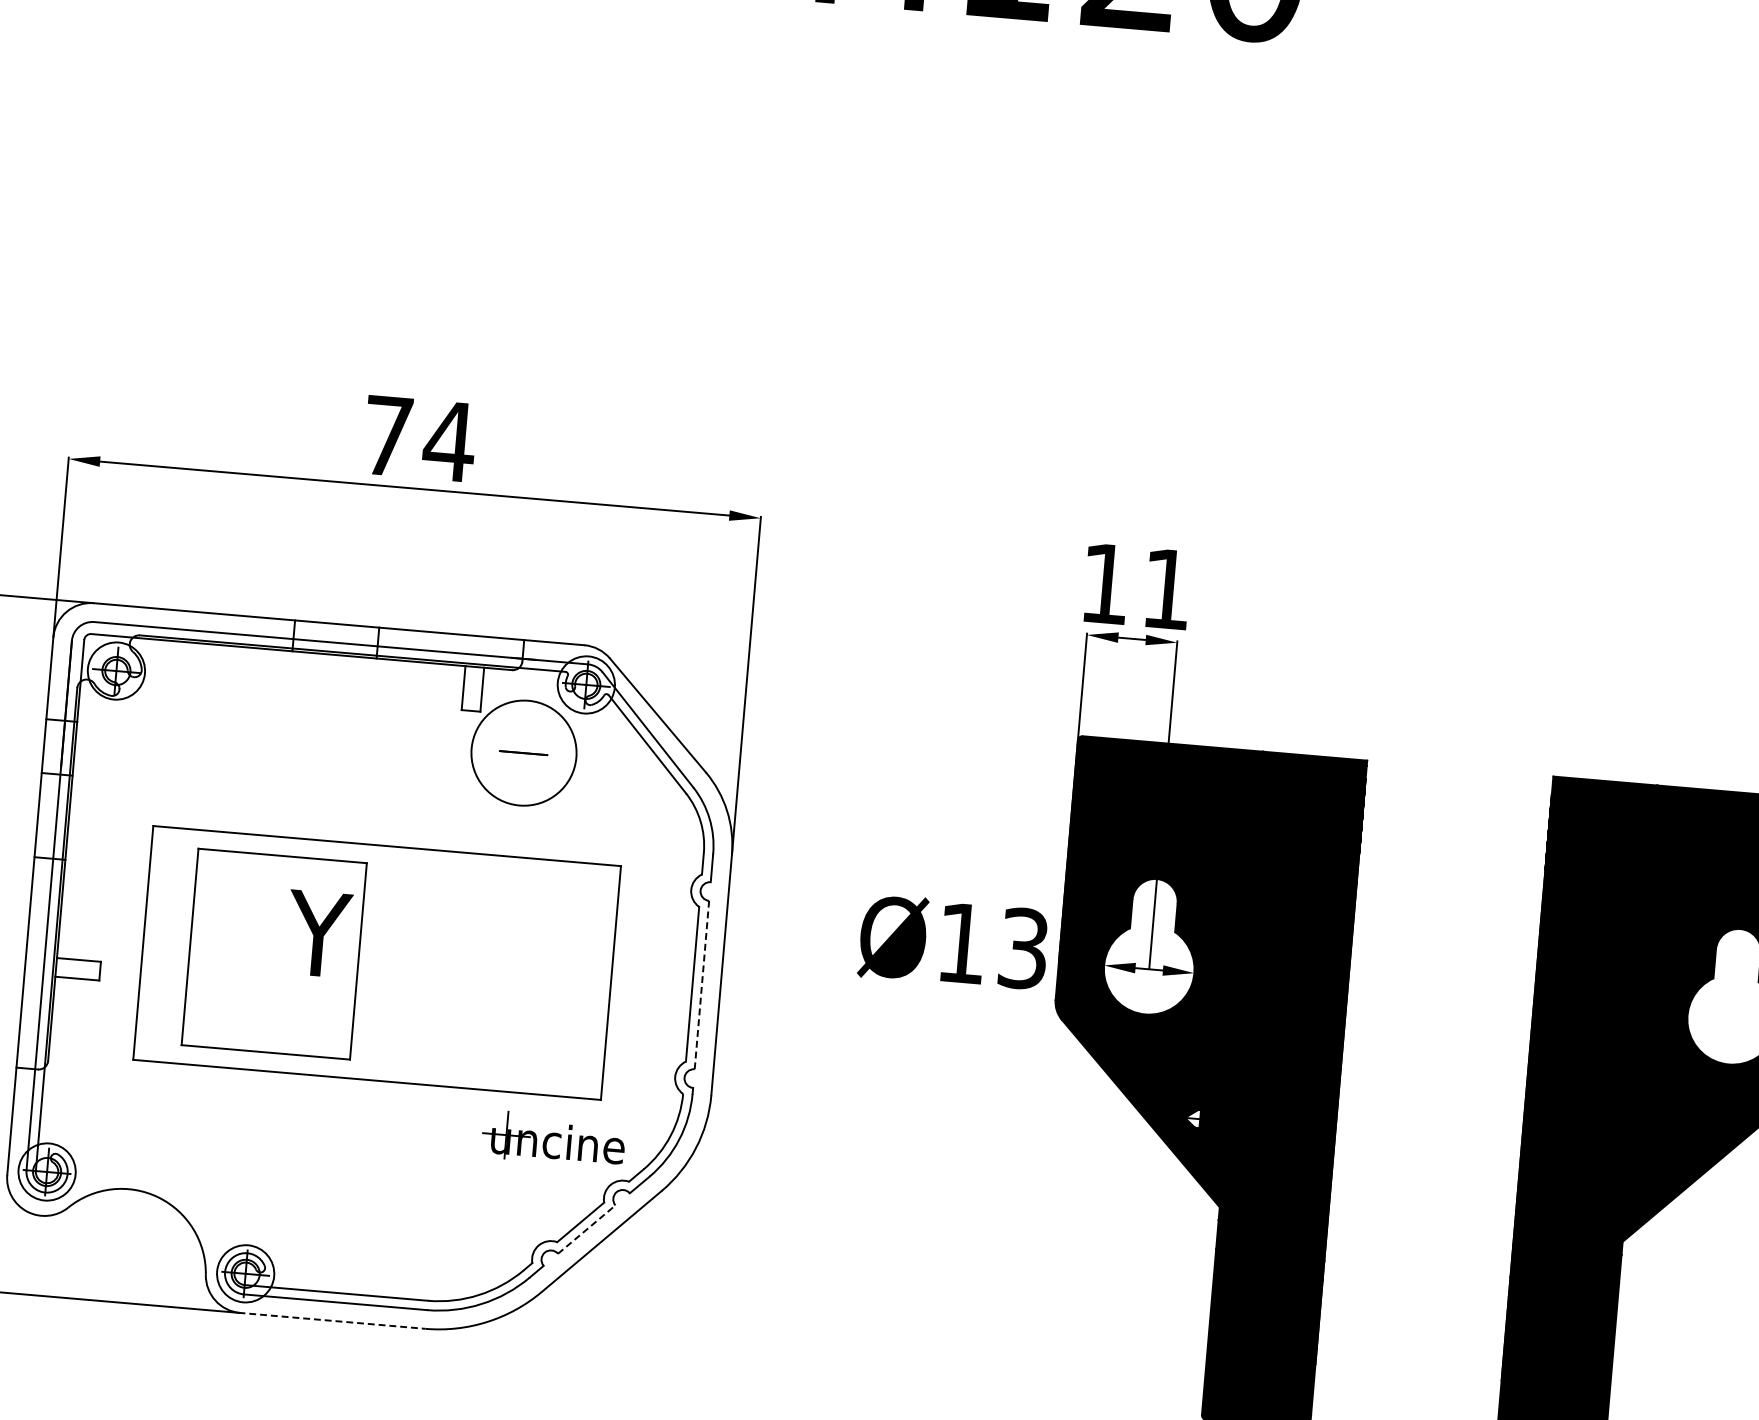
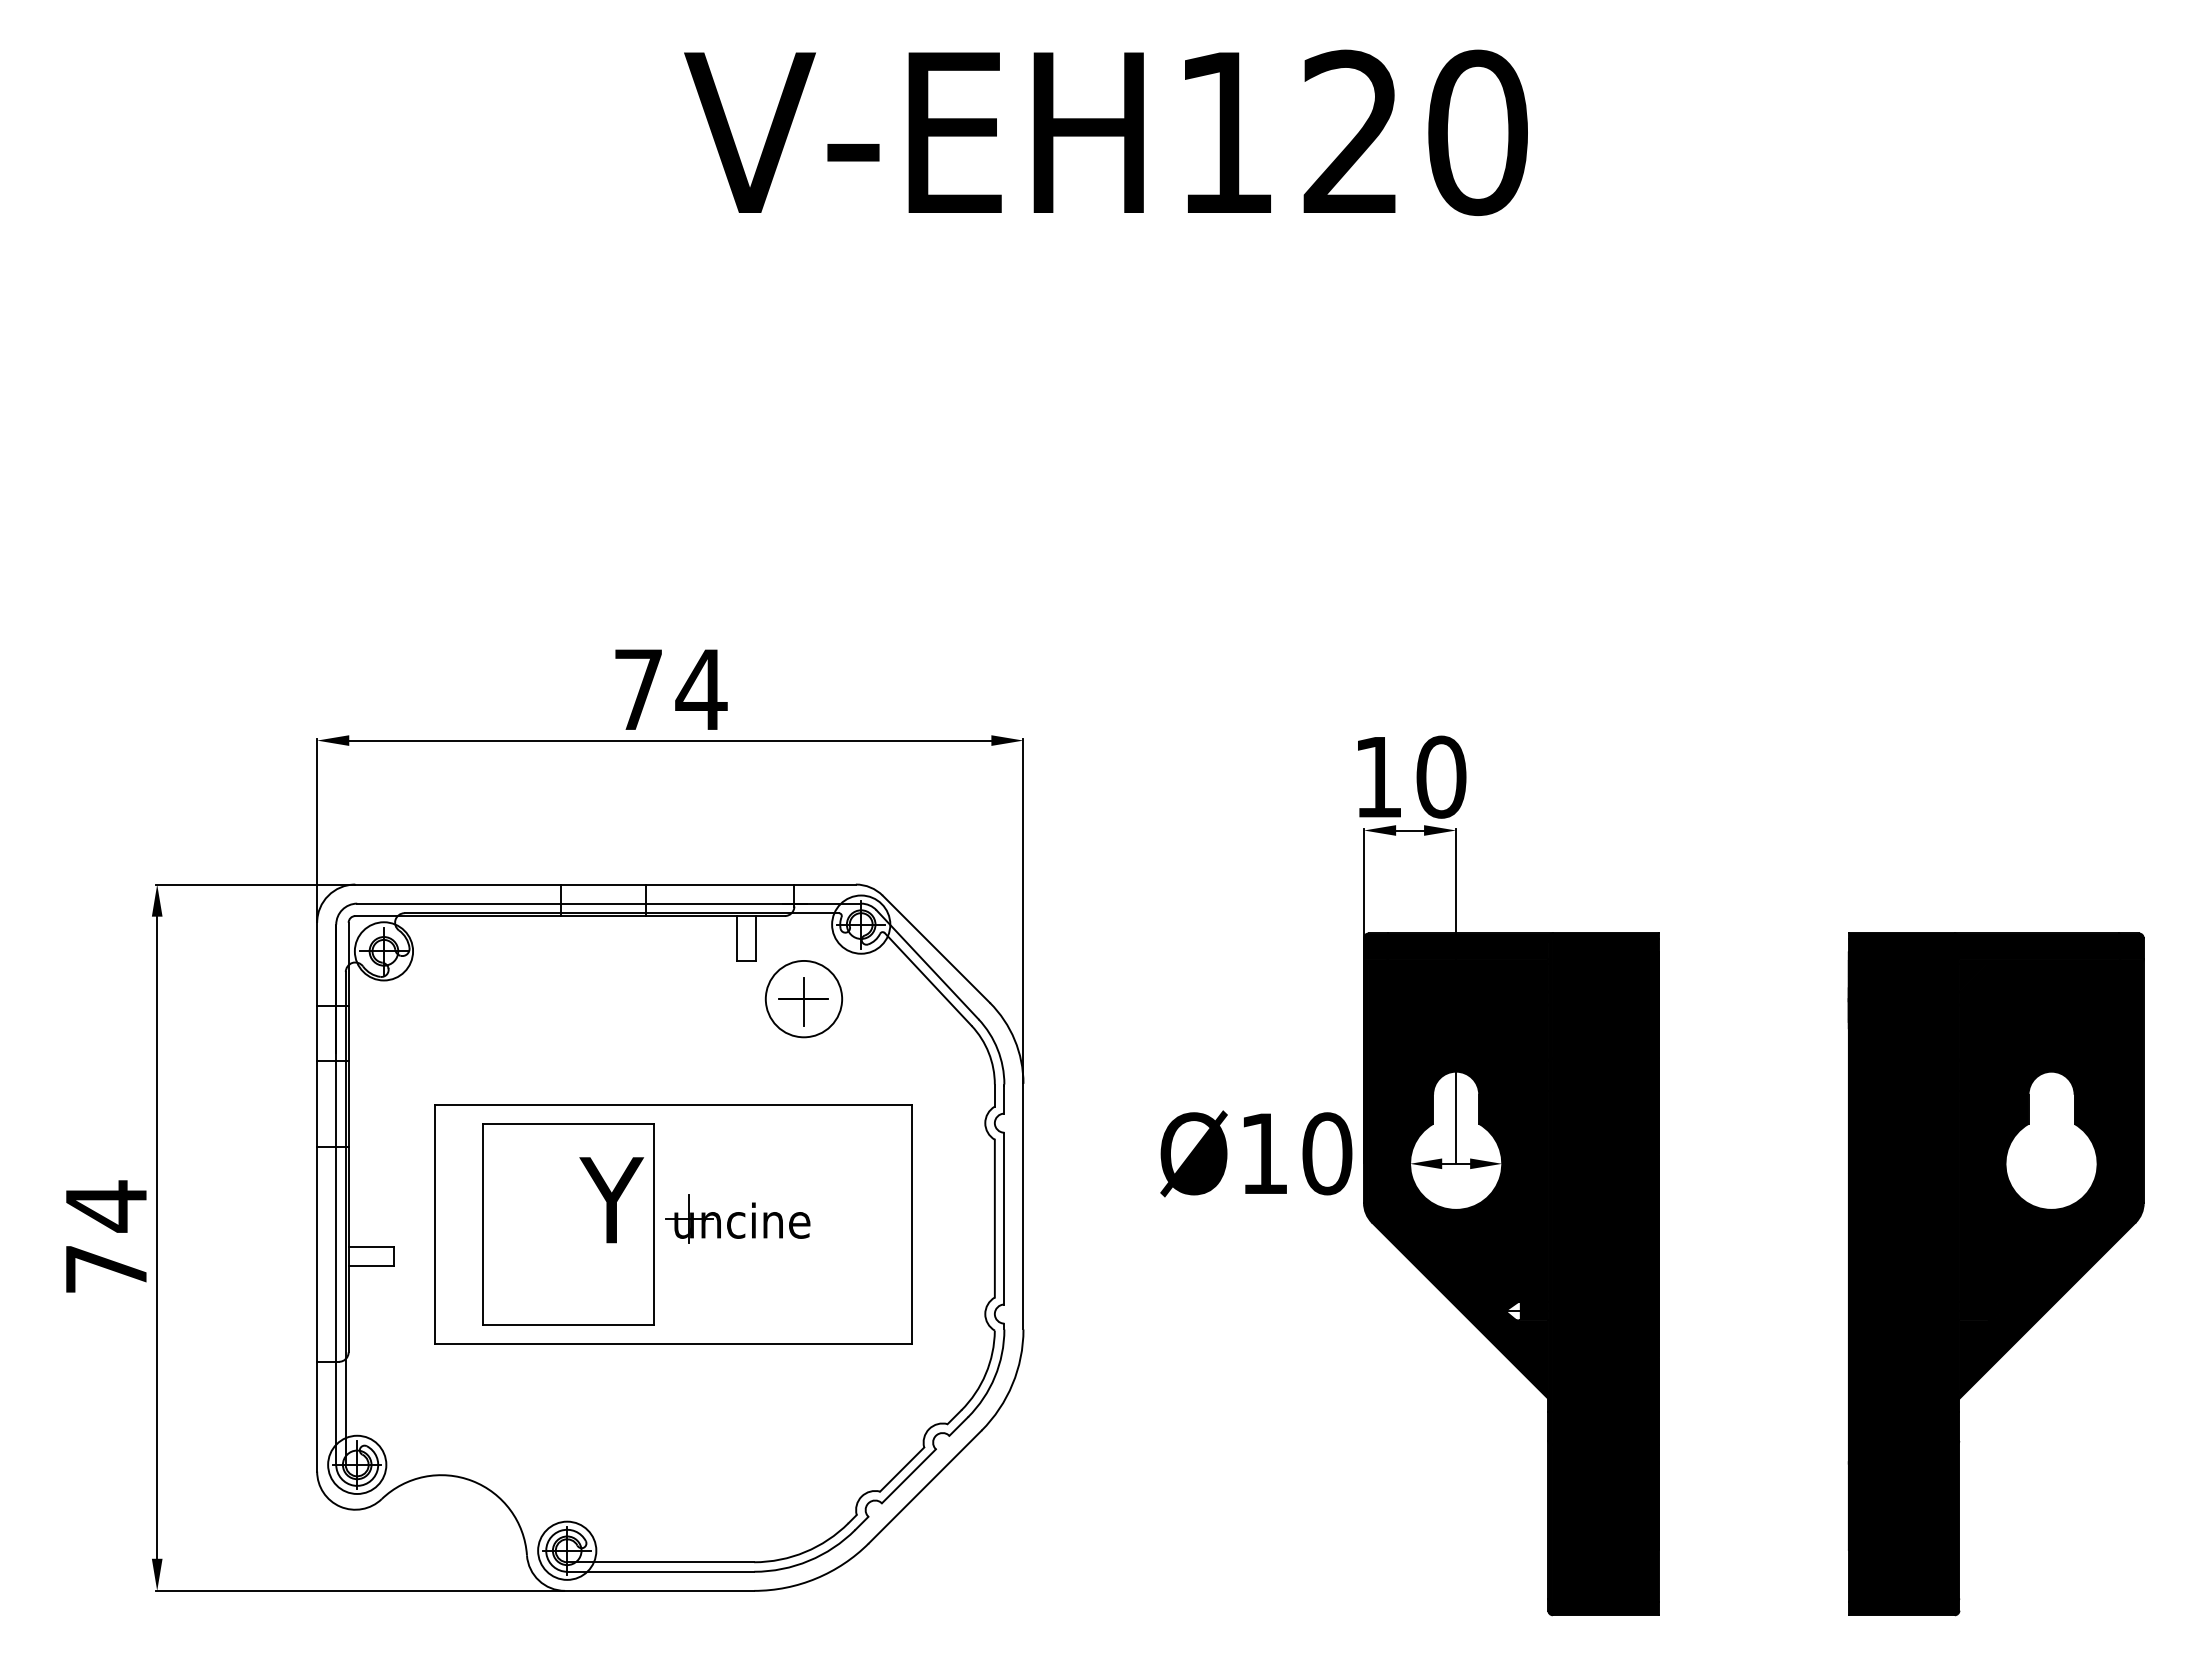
text: (1167, 588) -> (1441, 776), 11 -> 10
circle: (523, 752) -> (803, 998), size x0.71
line: (523, 755) -> (803, 1001), added
text: (1024, 948) -> (1327, 1153), Ø13 -> Ø10
line: (702, 984) -> (1004, 1218), dashed -> solid
part: (553, 1139) -> (737, 1218), moved
line: (587, 1228) -> (909, 1475), dashed -> solid
line: (332, 1320) -> (659, 1590), dashed -> solid

